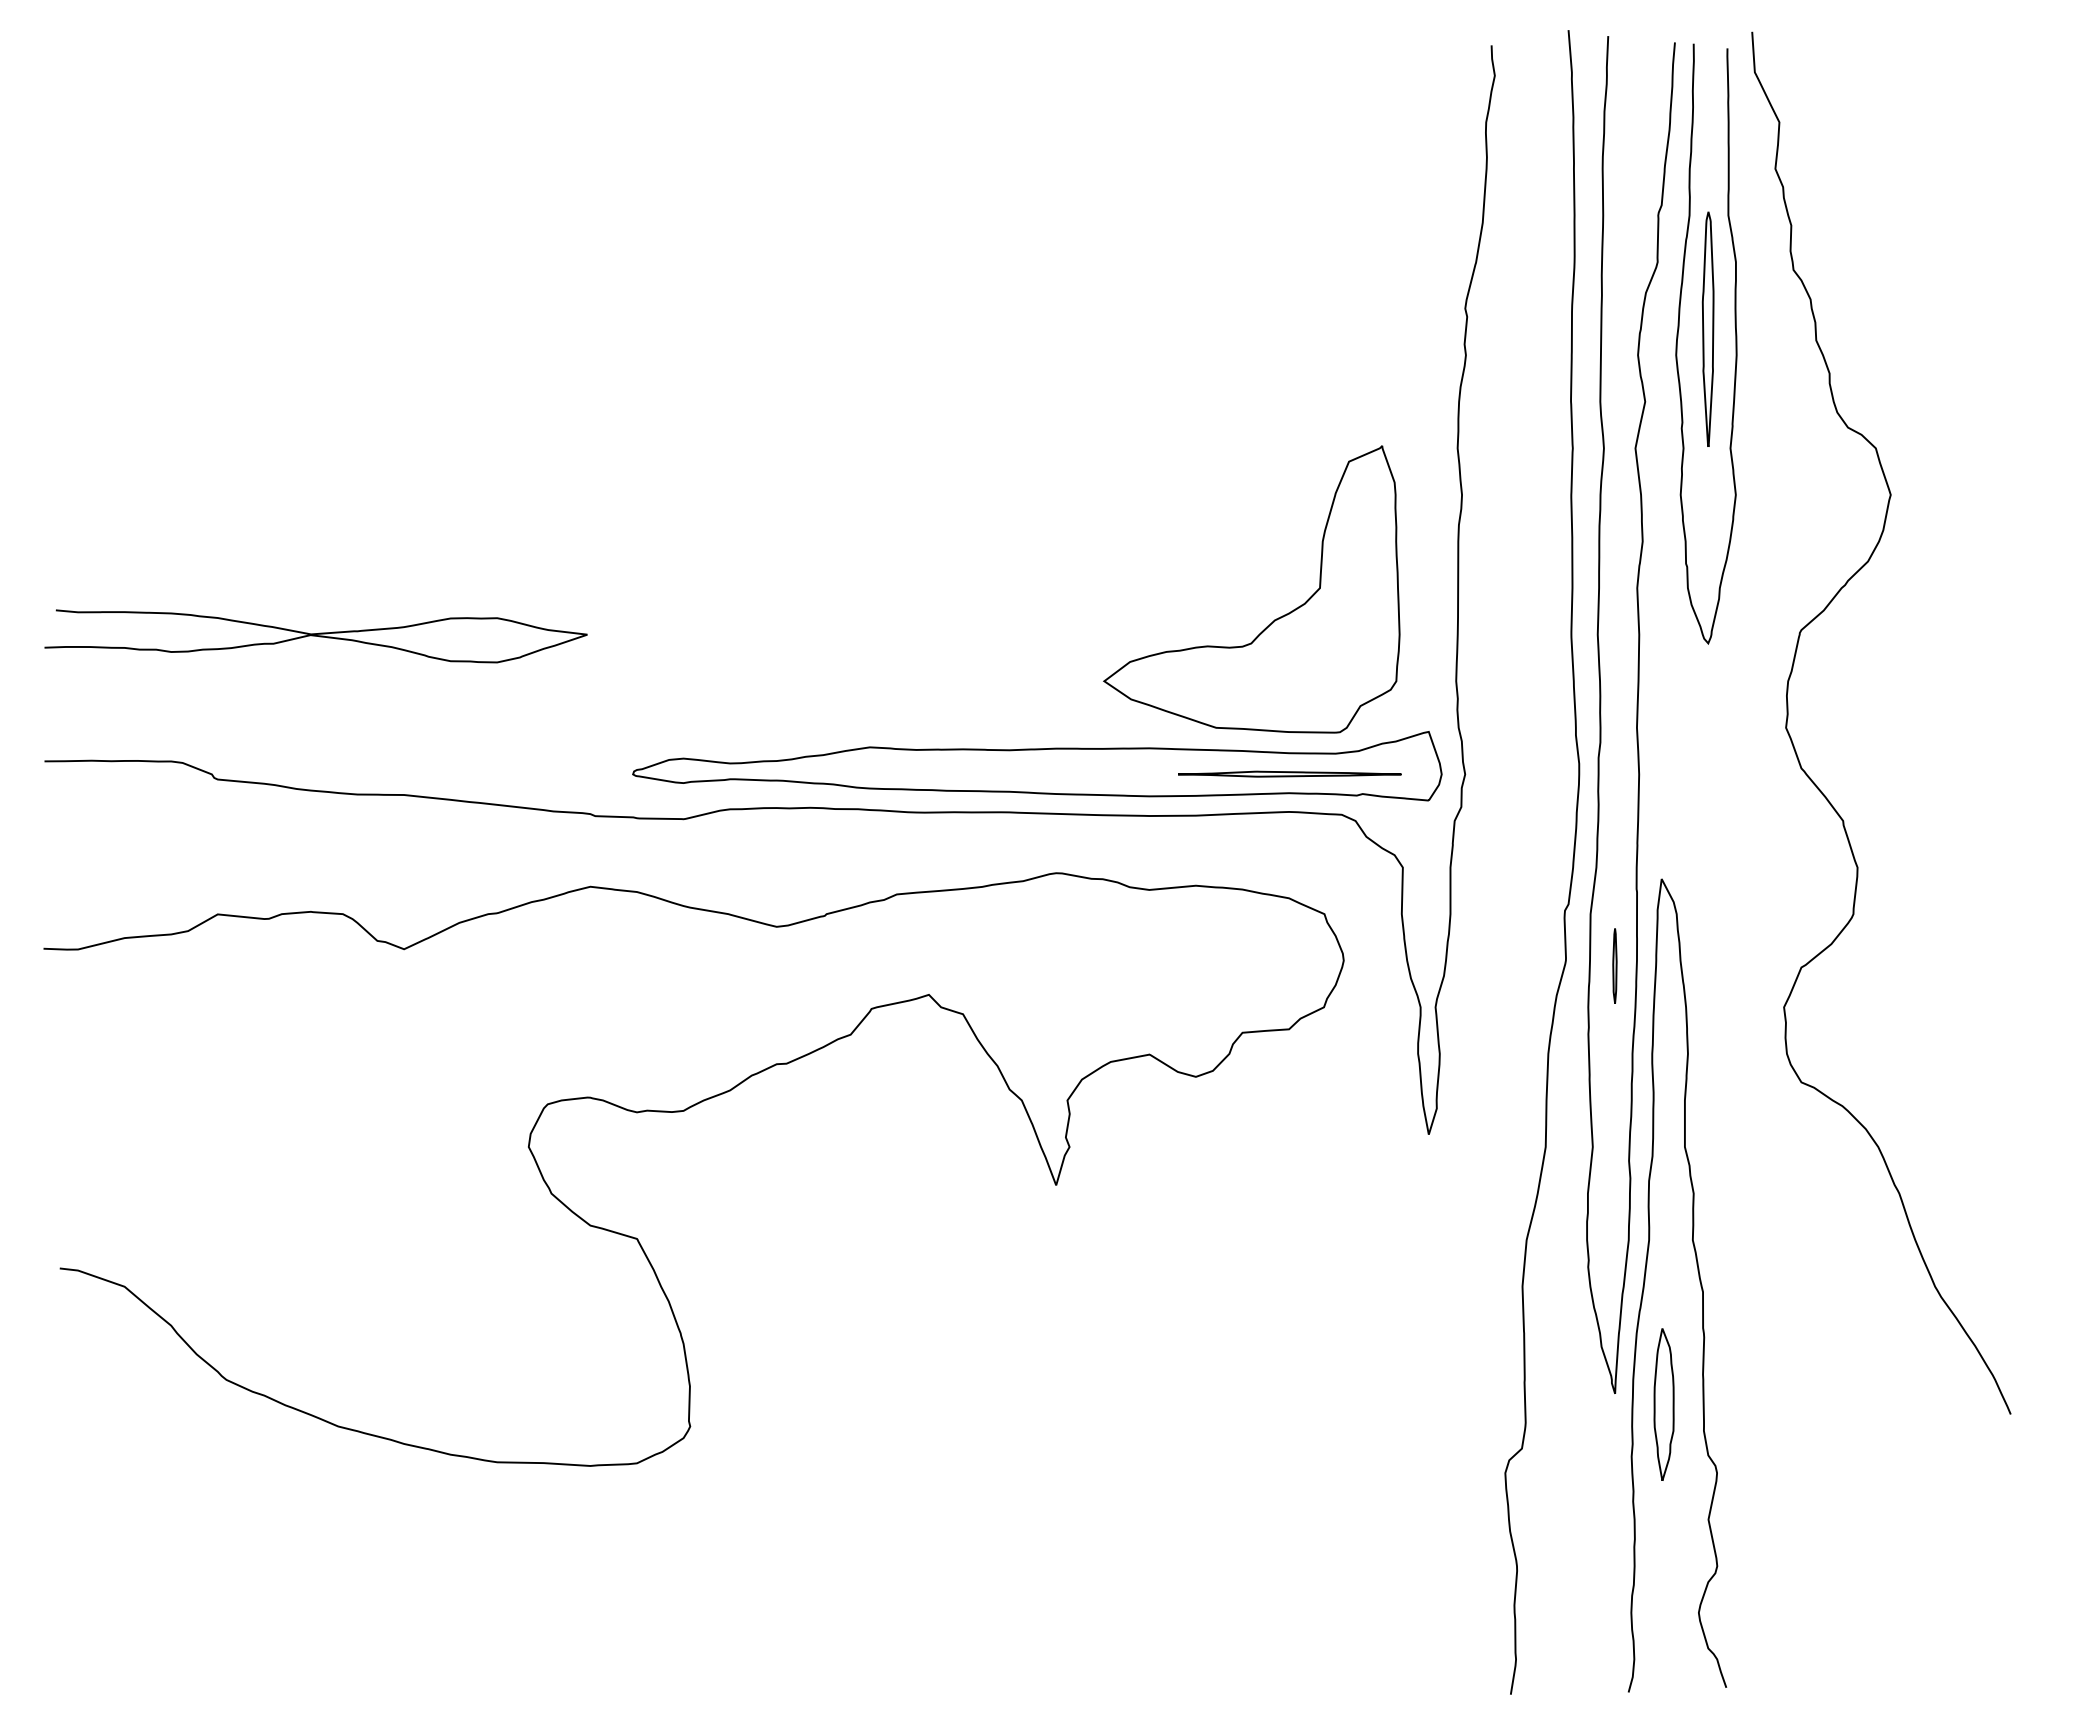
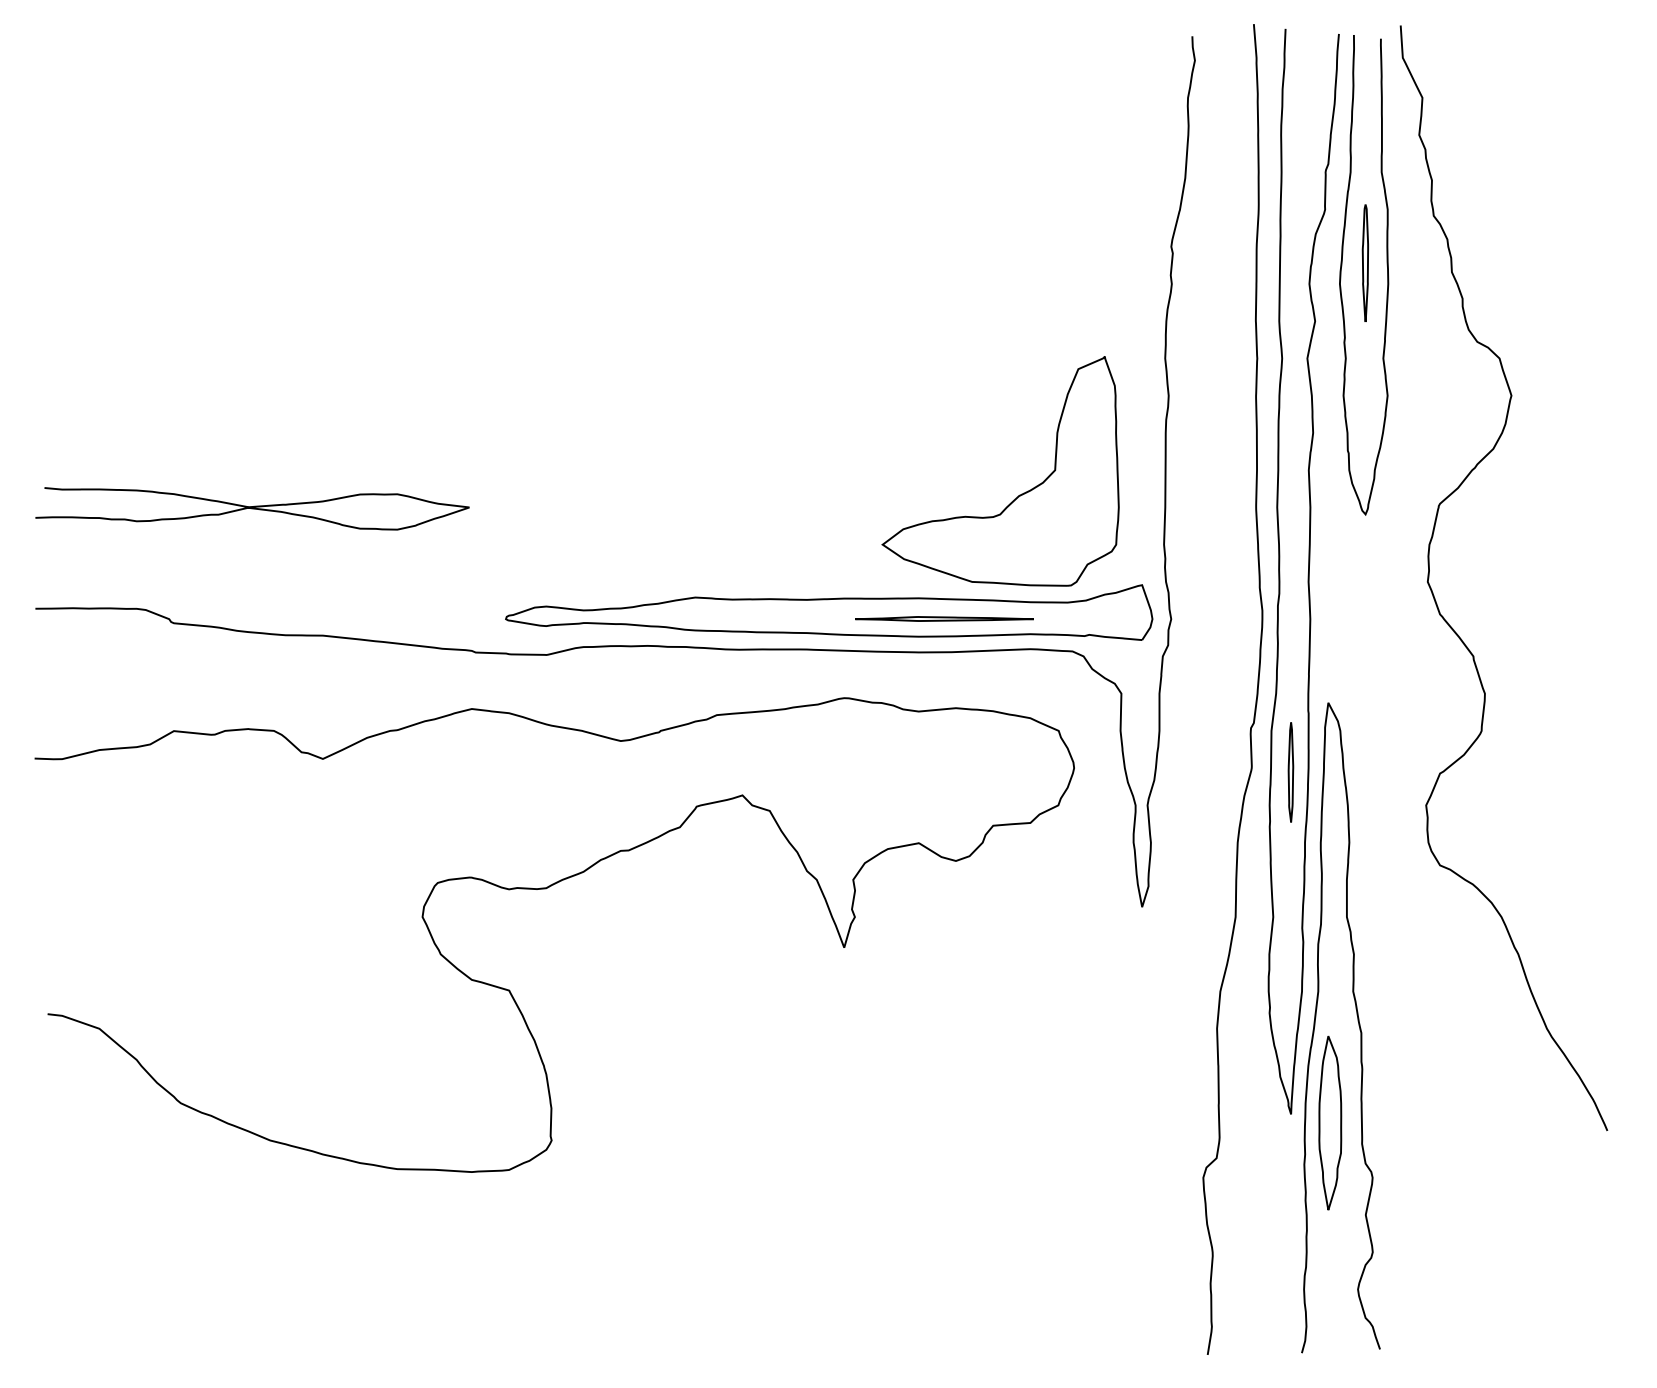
part: (1707, 328) -> (1364, 262), size x0.62
part: (1289, 773) -> (944, 618), moved
part: (1614, 965) -> (1290, 771), size x1.67
part: (1663, 1404) -> (1329, 1122), size x1.43

